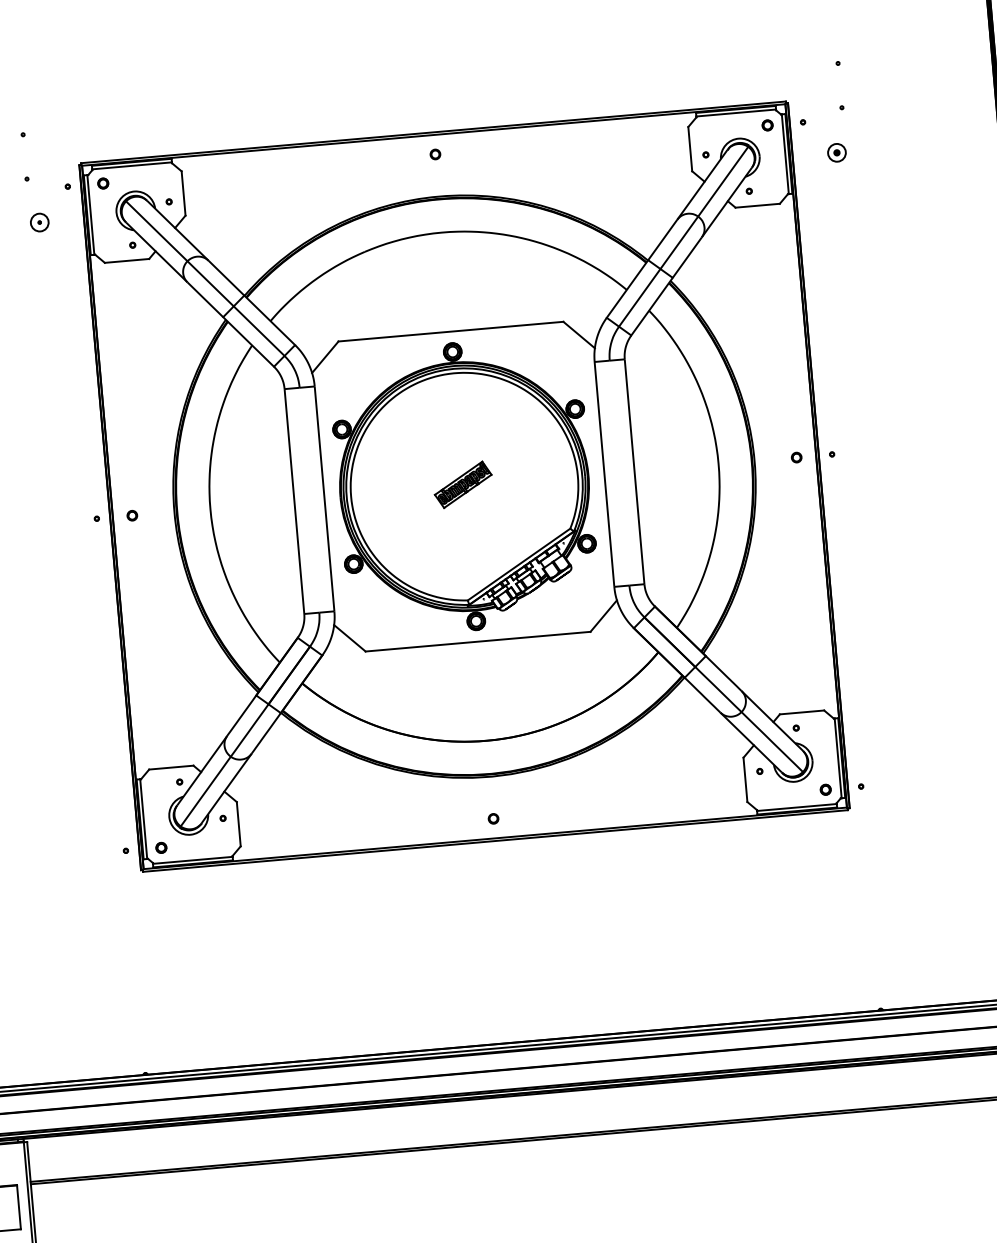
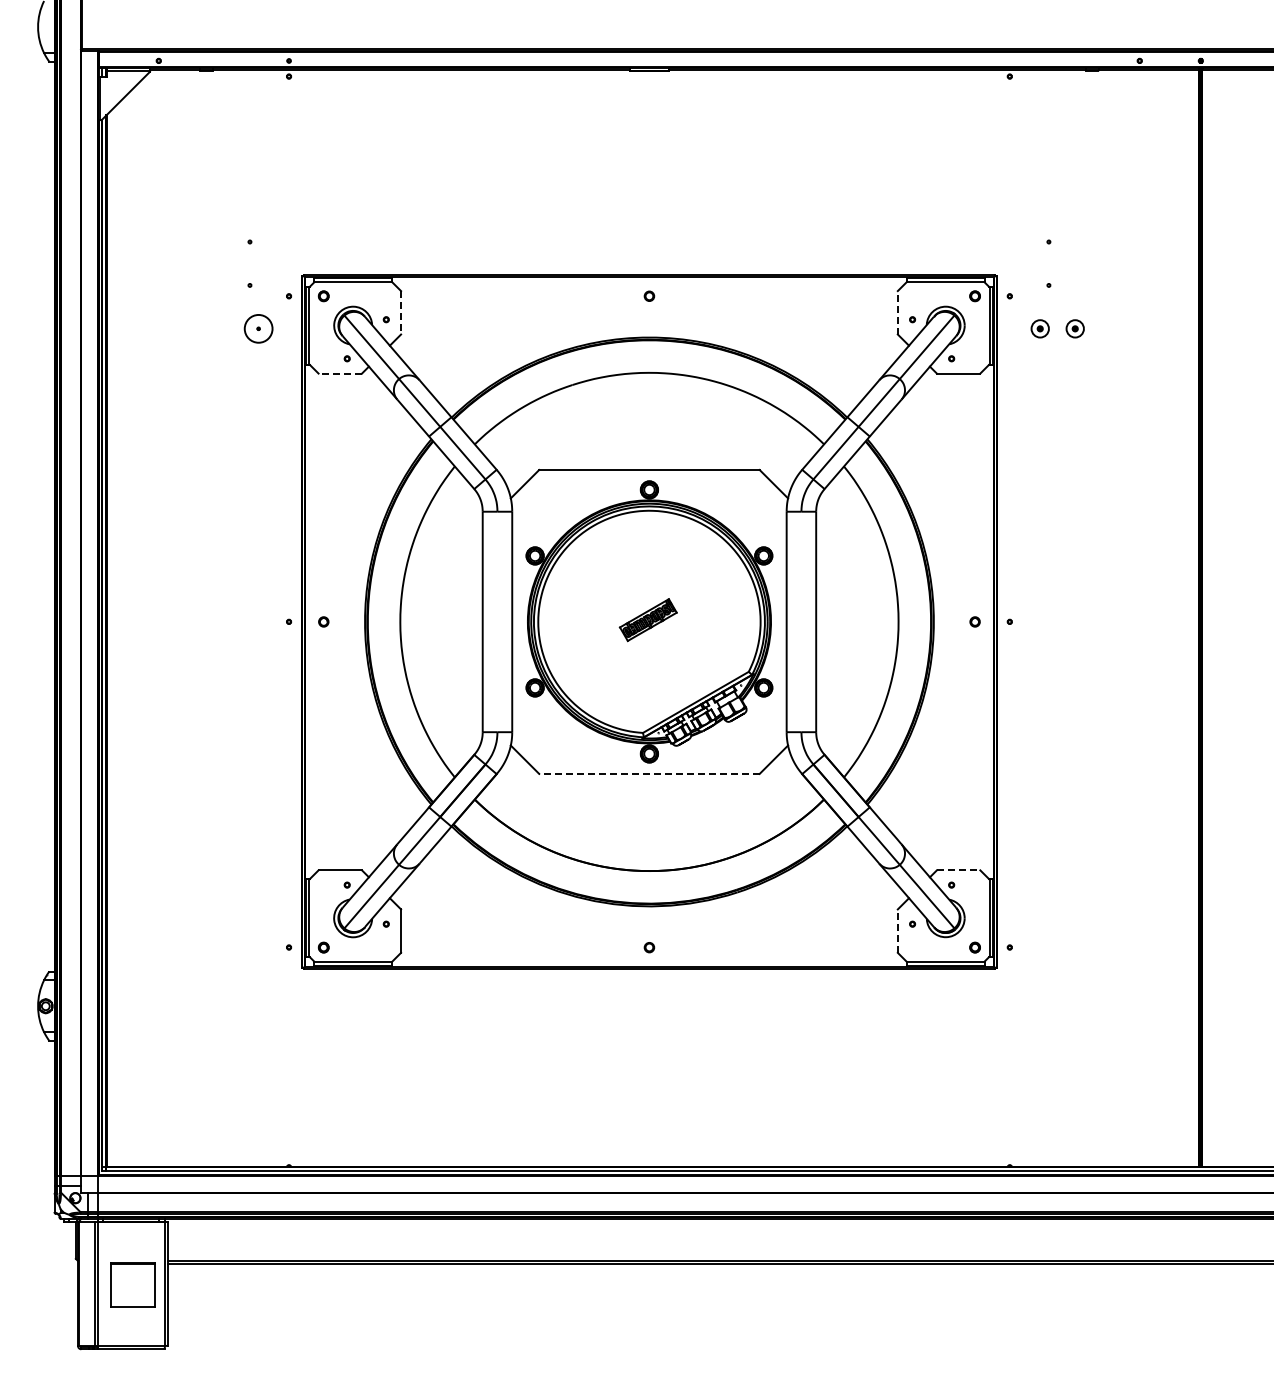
line: (689, 148) -> (897, 312), solid -> dashed
part: (871, 149) -> (1074, 328), added
line: (183, 193) -> (401, 312), solid -> dashed
circle: (39, 222) -> (258, 328), size x1.6
line: (127, 260) -> (340, 373), solid -> dashed
line: (477, 641) -> (648, 773), solid -> dashed
line: (801, 712) -> (958, 870), solid -> dashed
line: (745, 780) -> (897, 931), solid -> dashed

